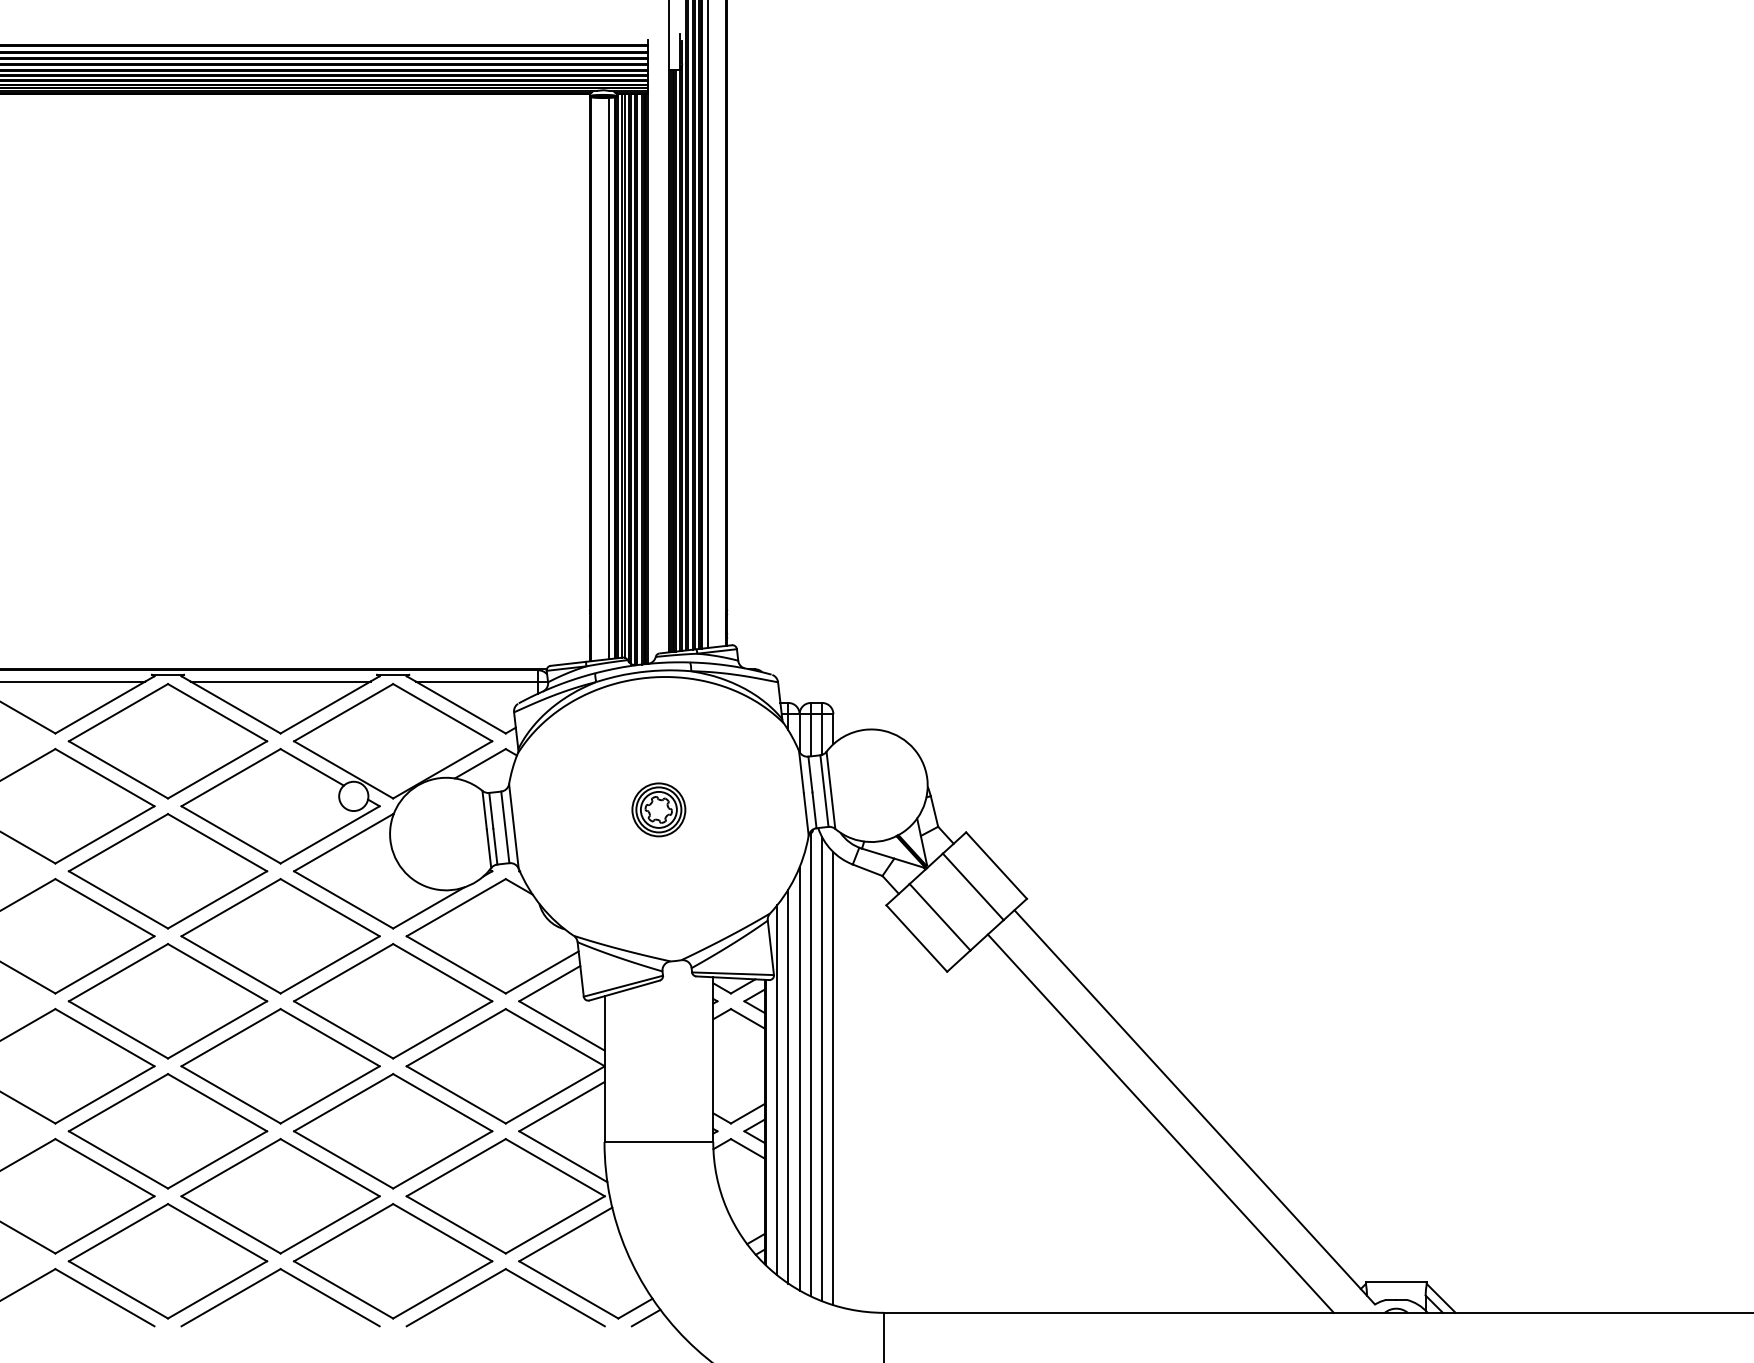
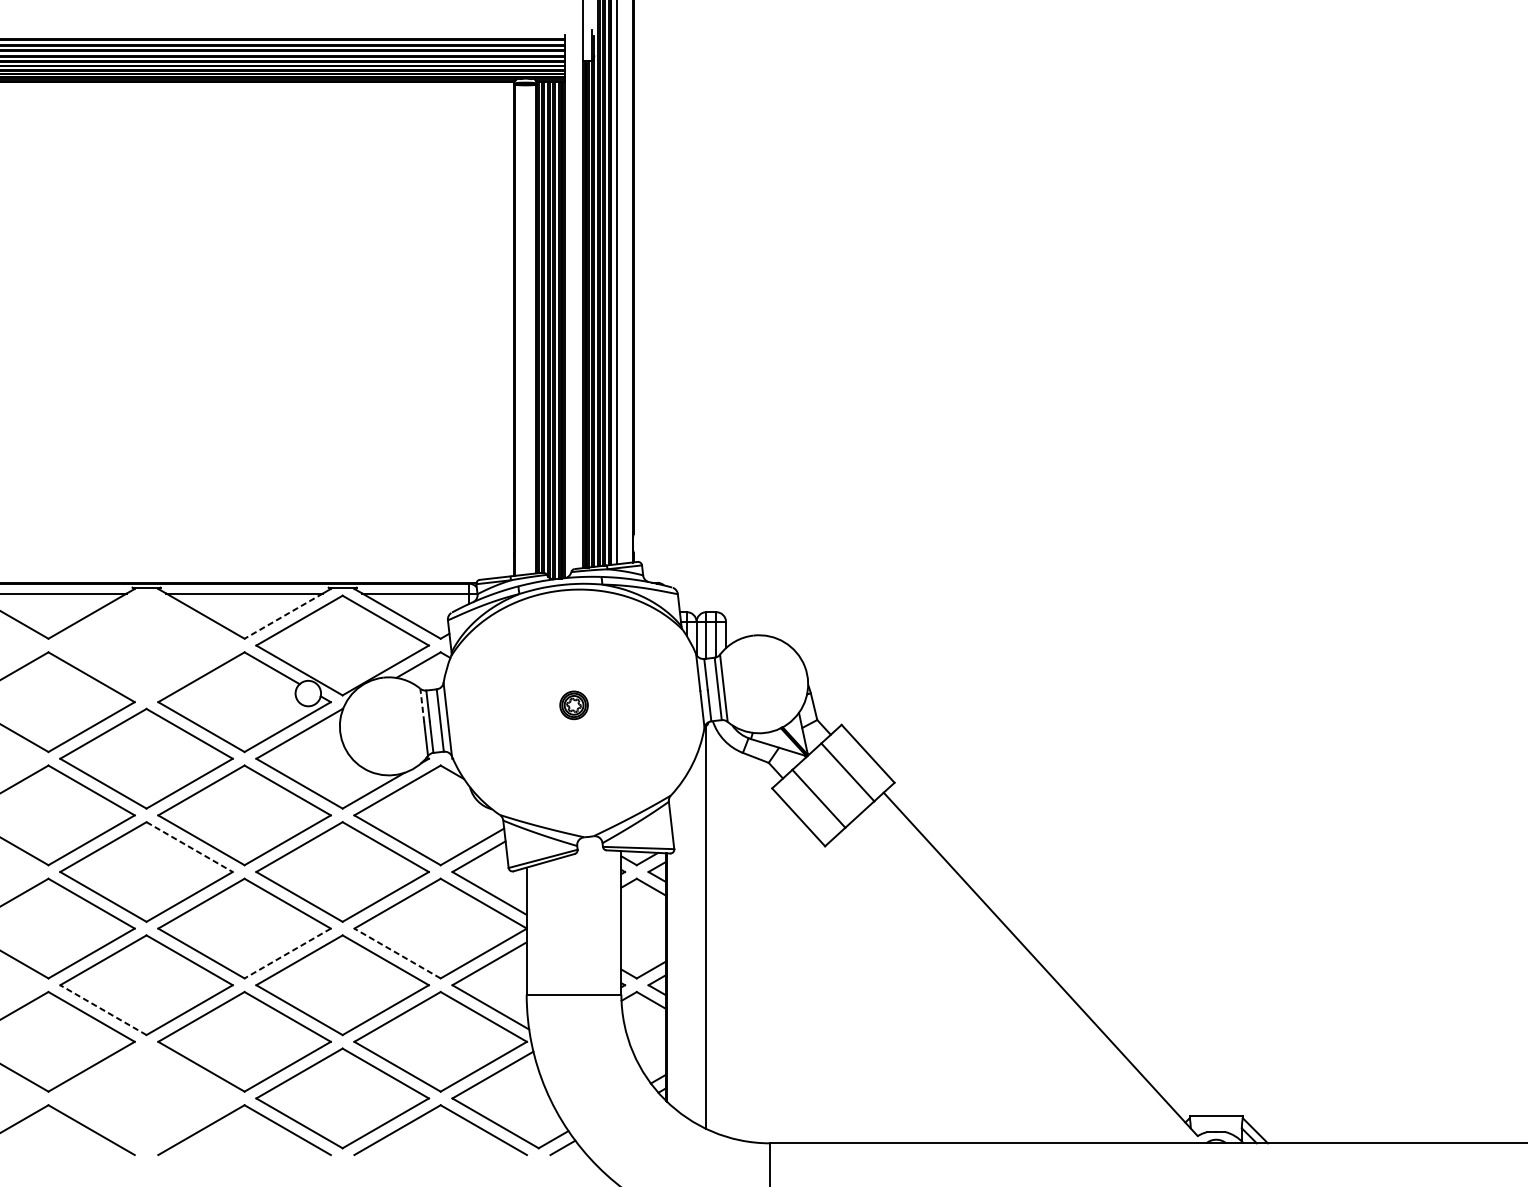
line: (609, 378) -> (531, 329), removed
line: (325, 707) -> (283, 616), solid -> dashed
part: (167, 741) -> (146, 645), removed
line: (484, 809) -> (422, 704), solid -> dashed
part: (658, 809) -> (573, 704), size x0.6
line: (217, 972) -> (189, 846), solid -> dashed
line: (822, 1069) -> (716, 931), removed
line: (799, 1078) -> (696, 939), removed
line: (833, 1078) -> (726, 939), removed
line: (788, 1086) -> (686, 946), removed
line: (777, 1090) -> (677, 949), removed
line: (455, 1094) -> (396, 953), solid -> dashed
line: (329, 1095) -> (287, 954), solid -> dashed
line: (1160, 1123) -> (1010, 978), removed
line: (118, 1159) -> (103, 1009), solid -> dashed
part: (167, 1261) -> (146, 1098), removed

